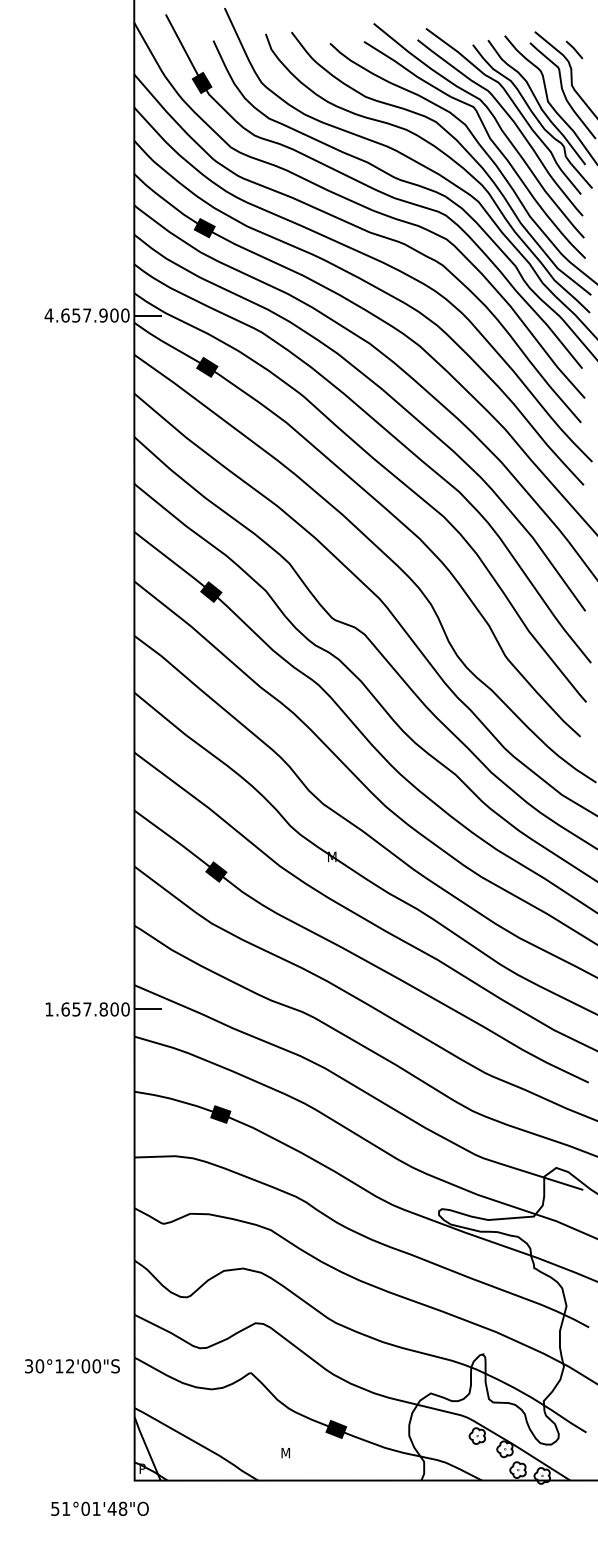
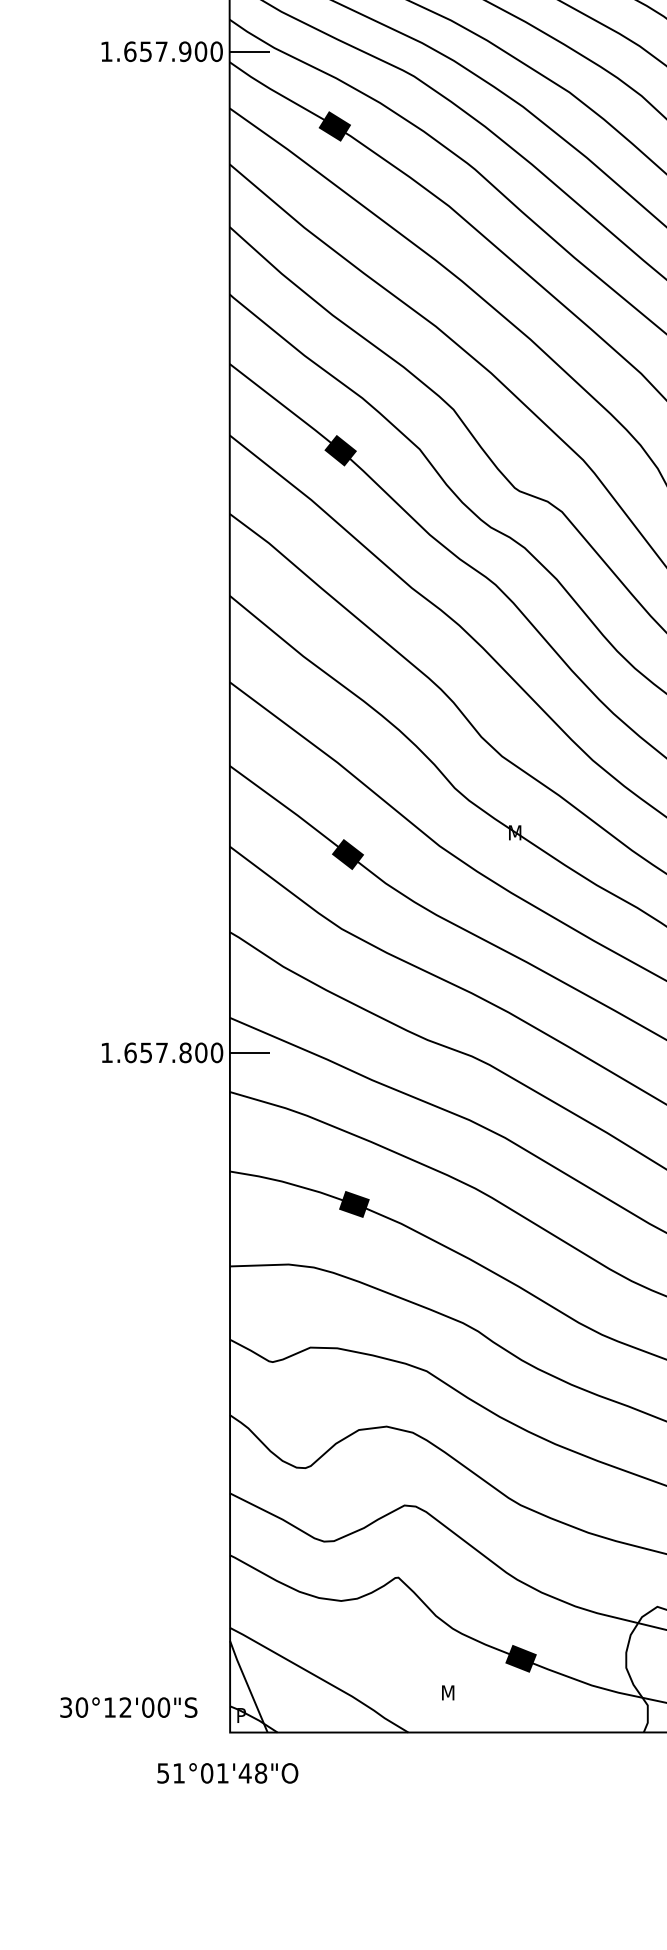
text: (48, 315) -> (105, 51), 4.657.900 -> 1.657.900
text: (72, 1366) -> (128, 1707), moved
text: (99, 1508) -> (227, 1772), moved

